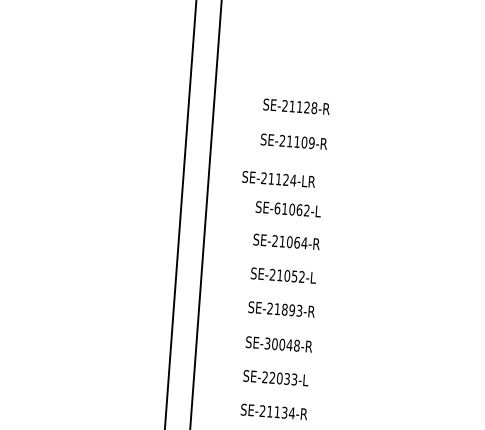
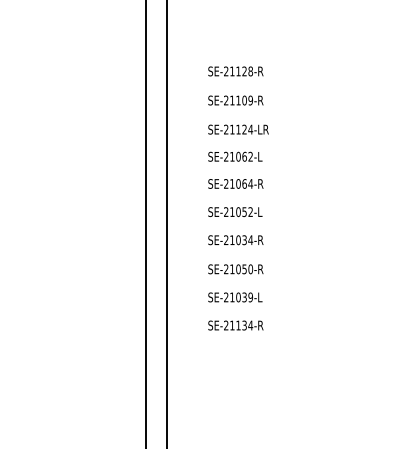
text: (278, 179) -> (238, 129), moved
text: (277, 208) -> (226, 156), SE-61062-L -> SE-21062-L
text: (292, 310) -> (244, 240), SE-21893-R -> SE-21034-R
text: (282, 344) -> (238, 269), SE-30048-R -> SE-21050-R
text: (283, 378) -> (241, 297), SE-22033-L -> SE-21039-L

